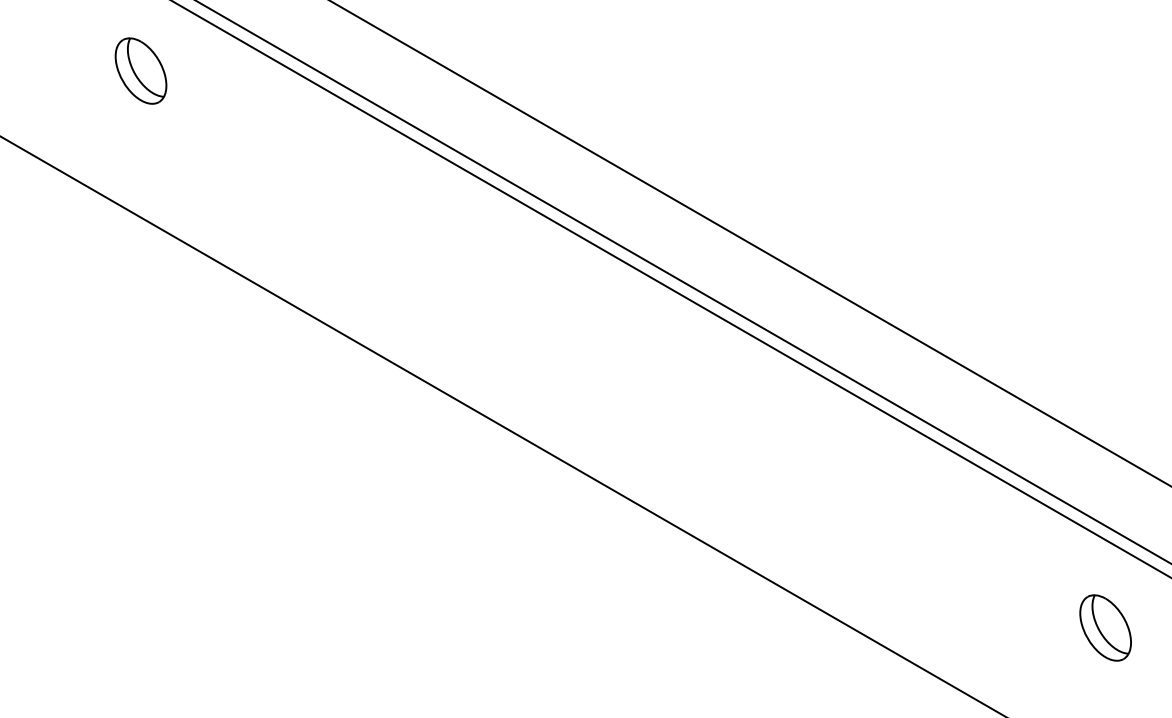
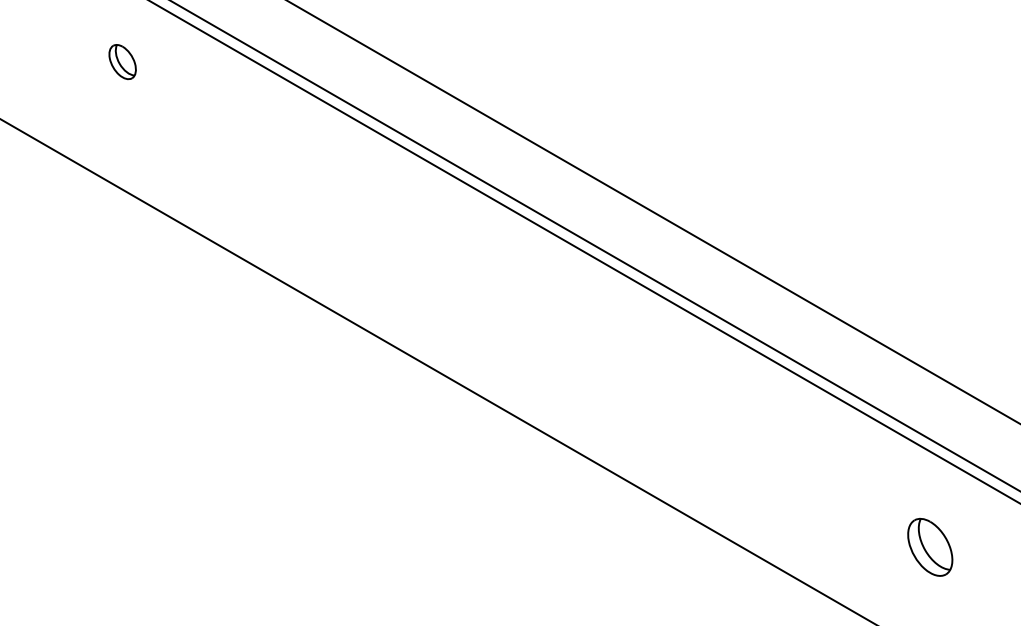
part: (140, 70) -> (122, 61), size x0.6
part: (1105, 628) -> (930, 547), moved

